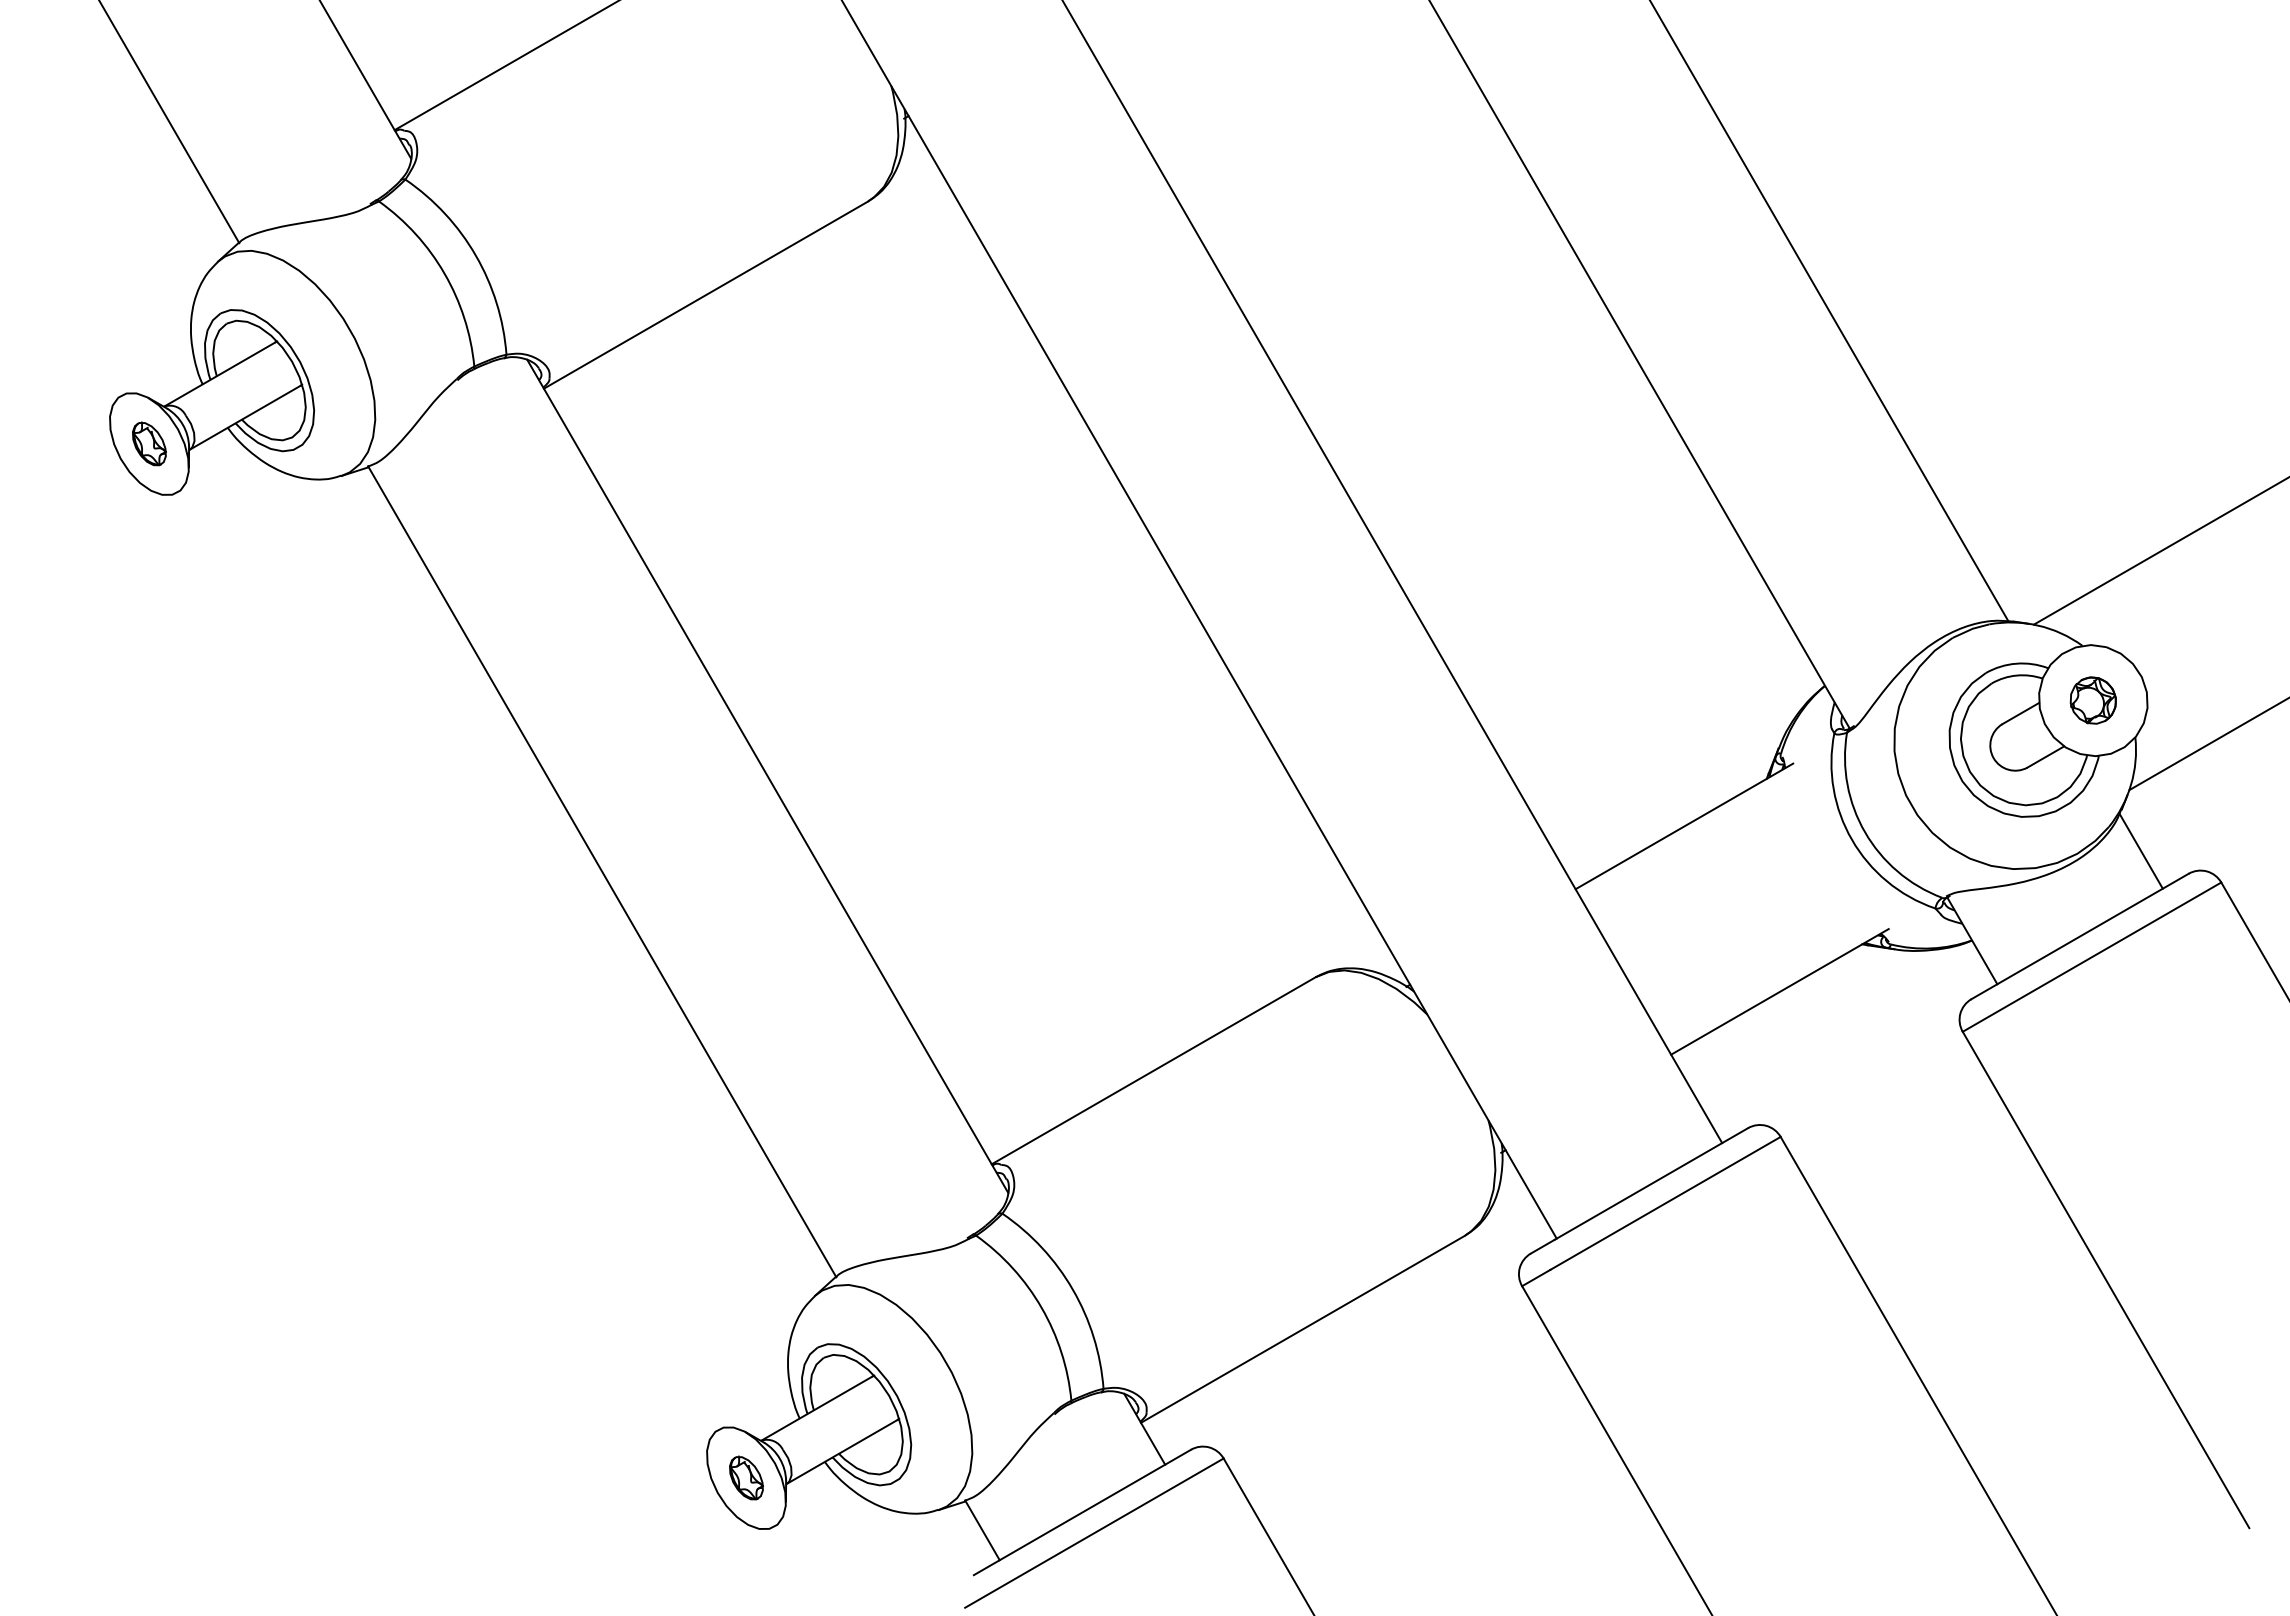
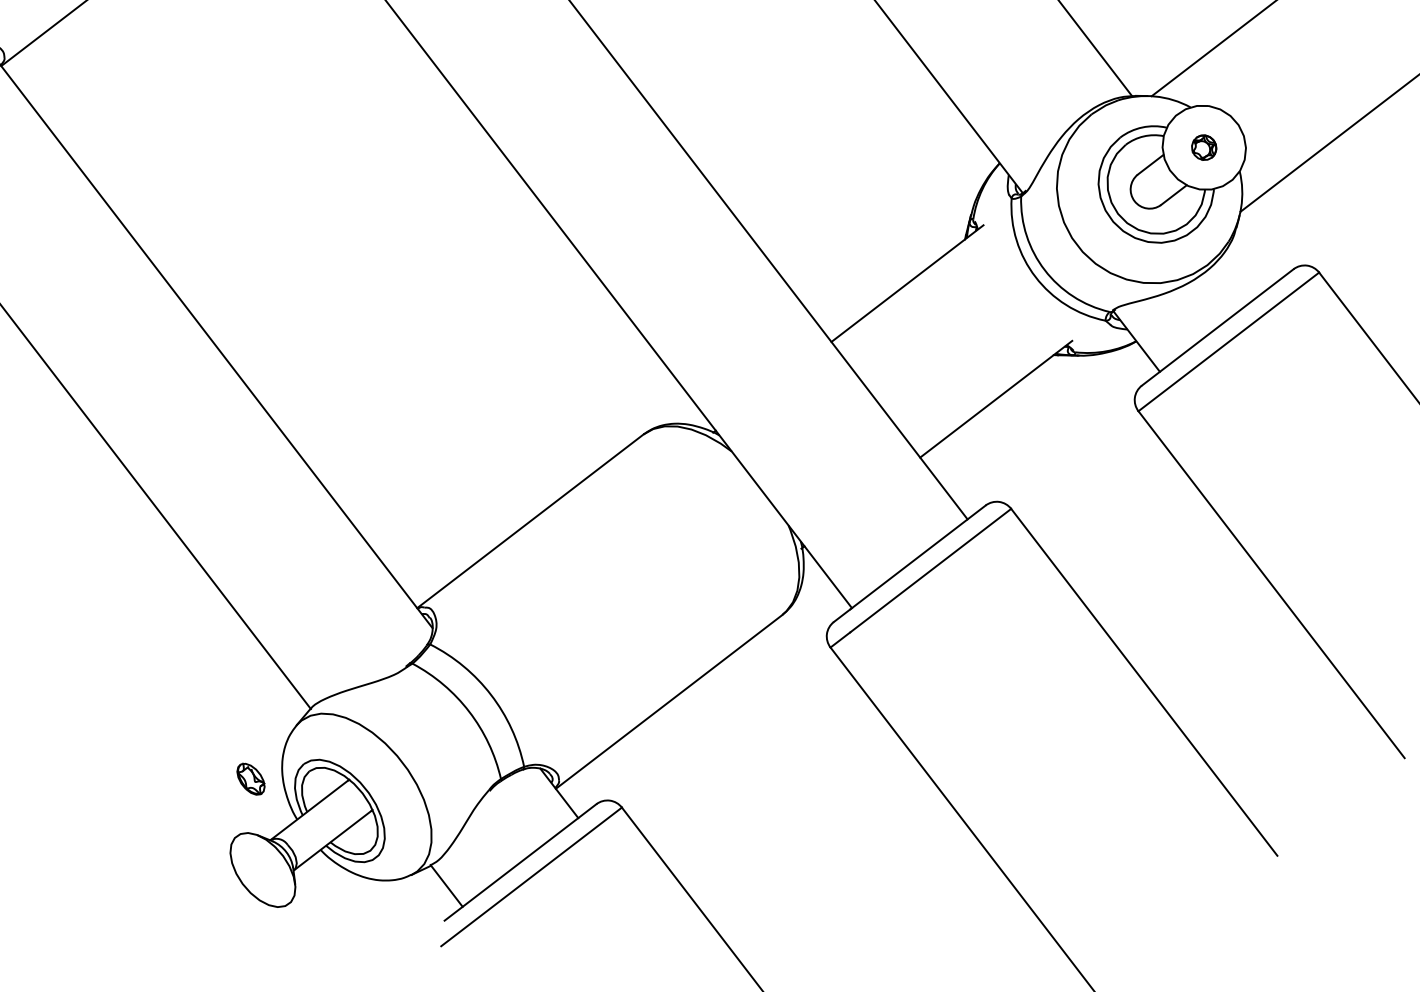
part: (2092, 700) -> (1203, 147), size x0.7
line: (2140, 850) -> (1254, 256), removed
part: (746, 1477) -> (250, 778), moved

